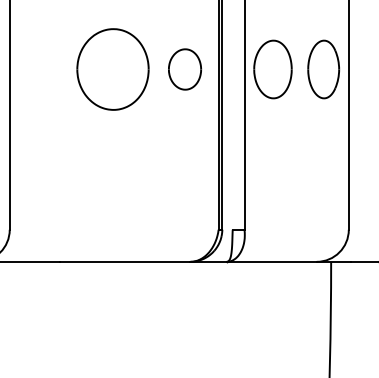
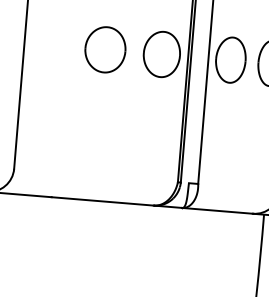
part: (112, 69) -> (105, 49), size x0.71
part: (184, 69) -> (161, 54), size x1.43

